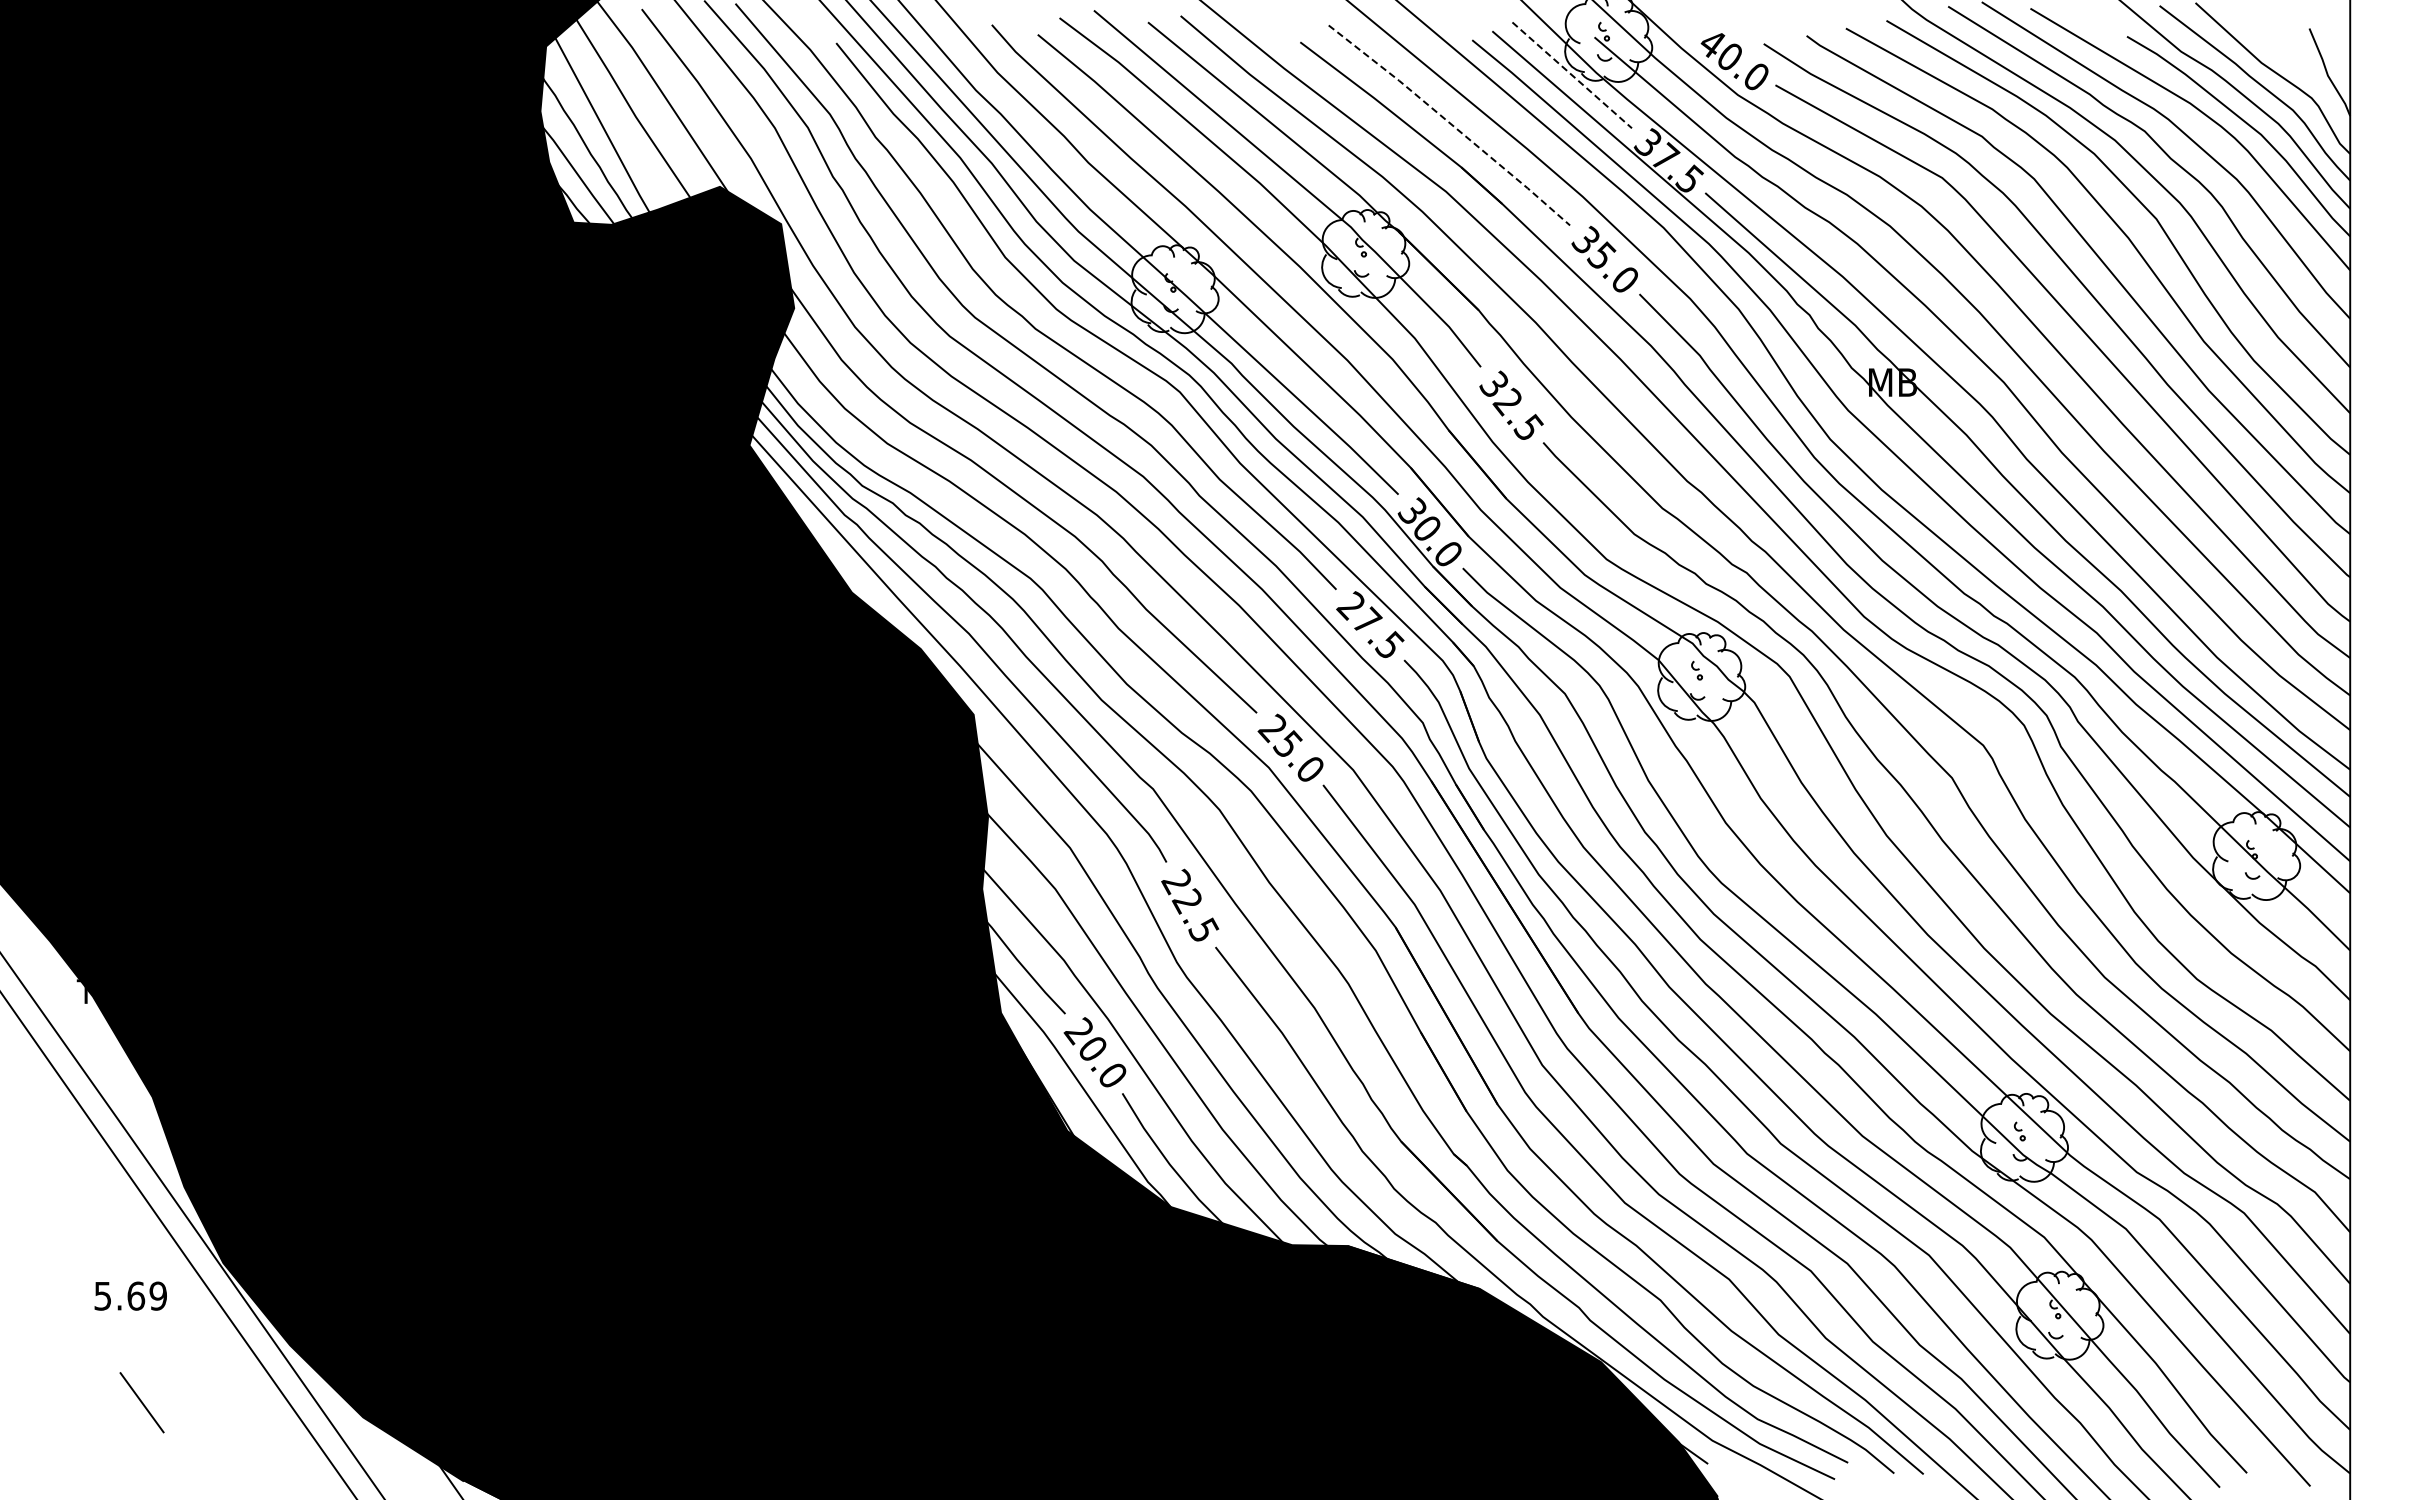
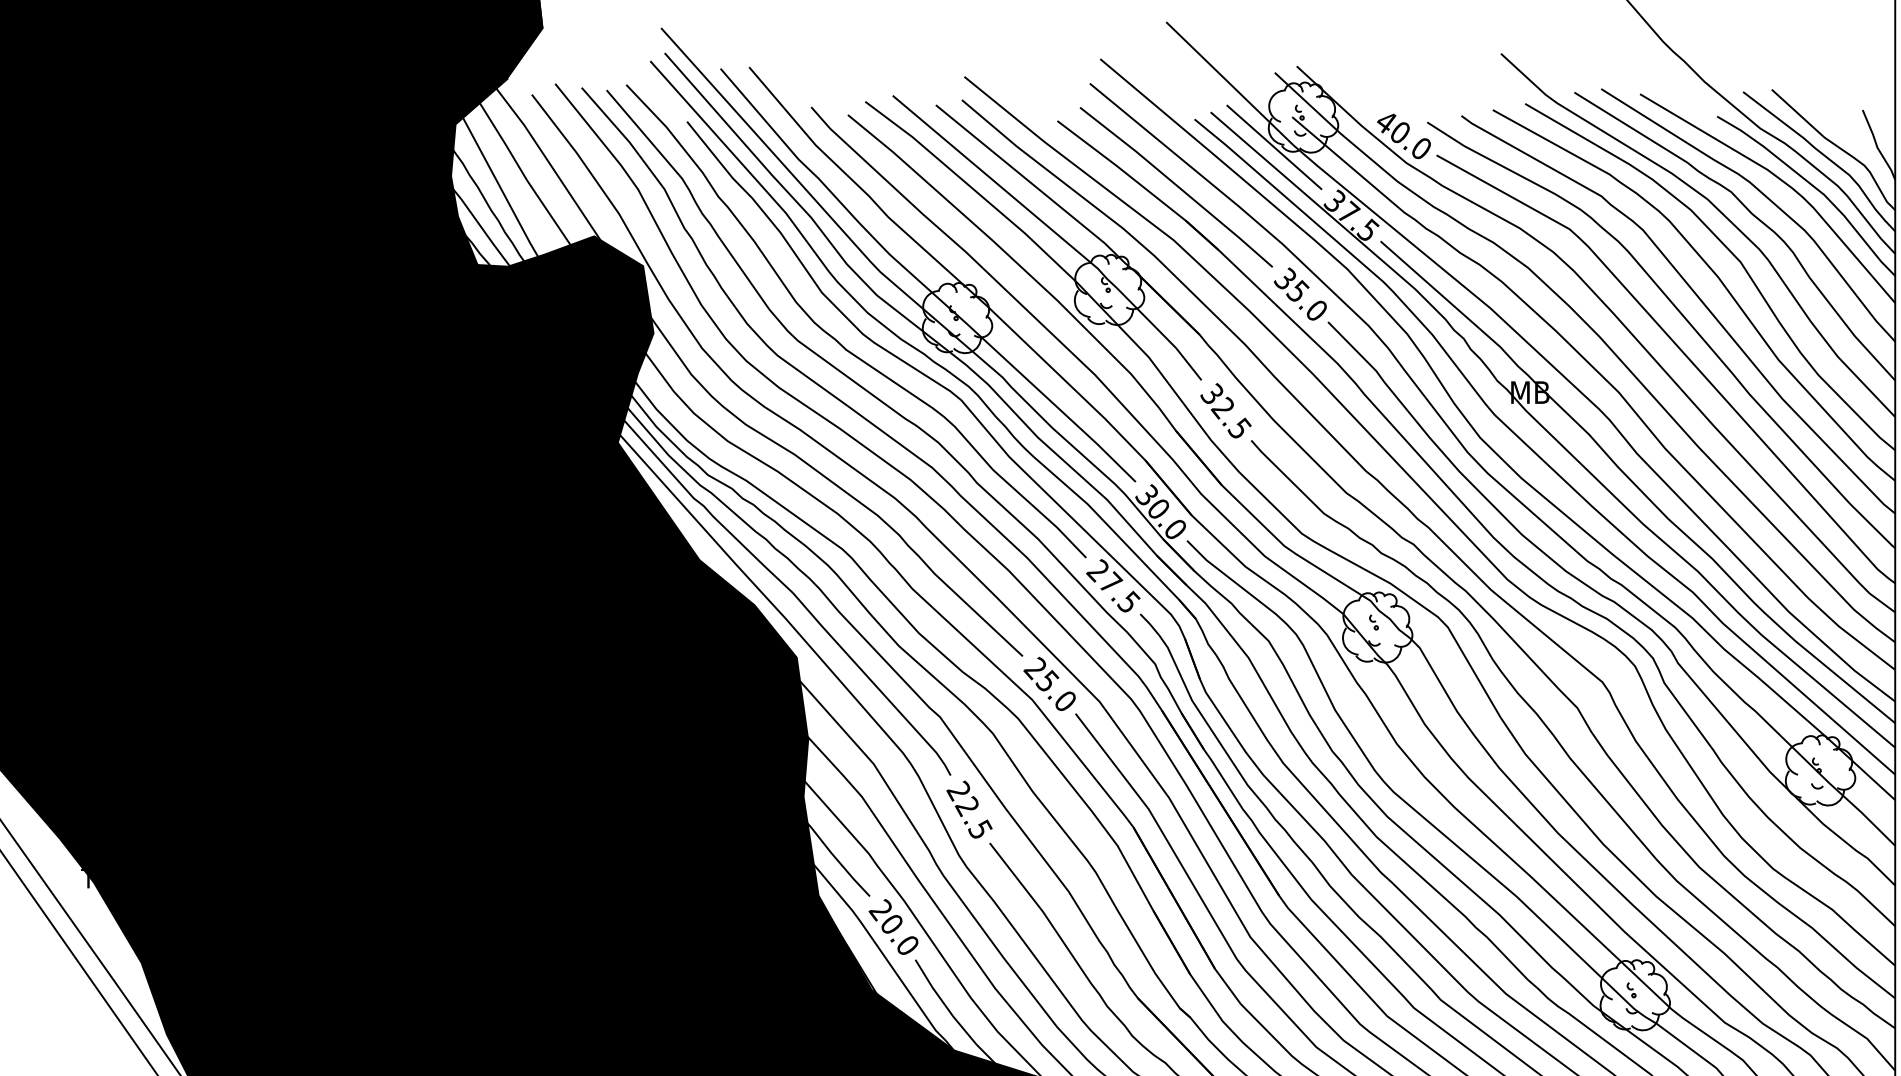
line: (1572, 75) -> (1274, 147), dashed -> solid
line: (1451, 124) -> (1178, 186), dashed -> solid

